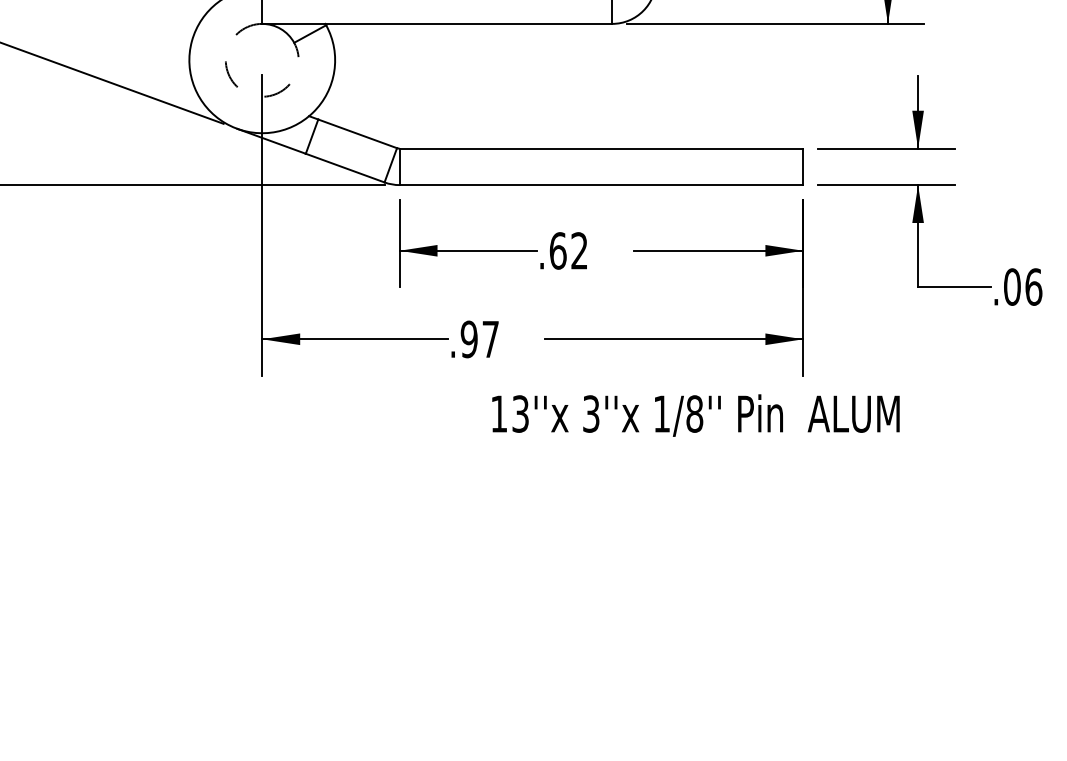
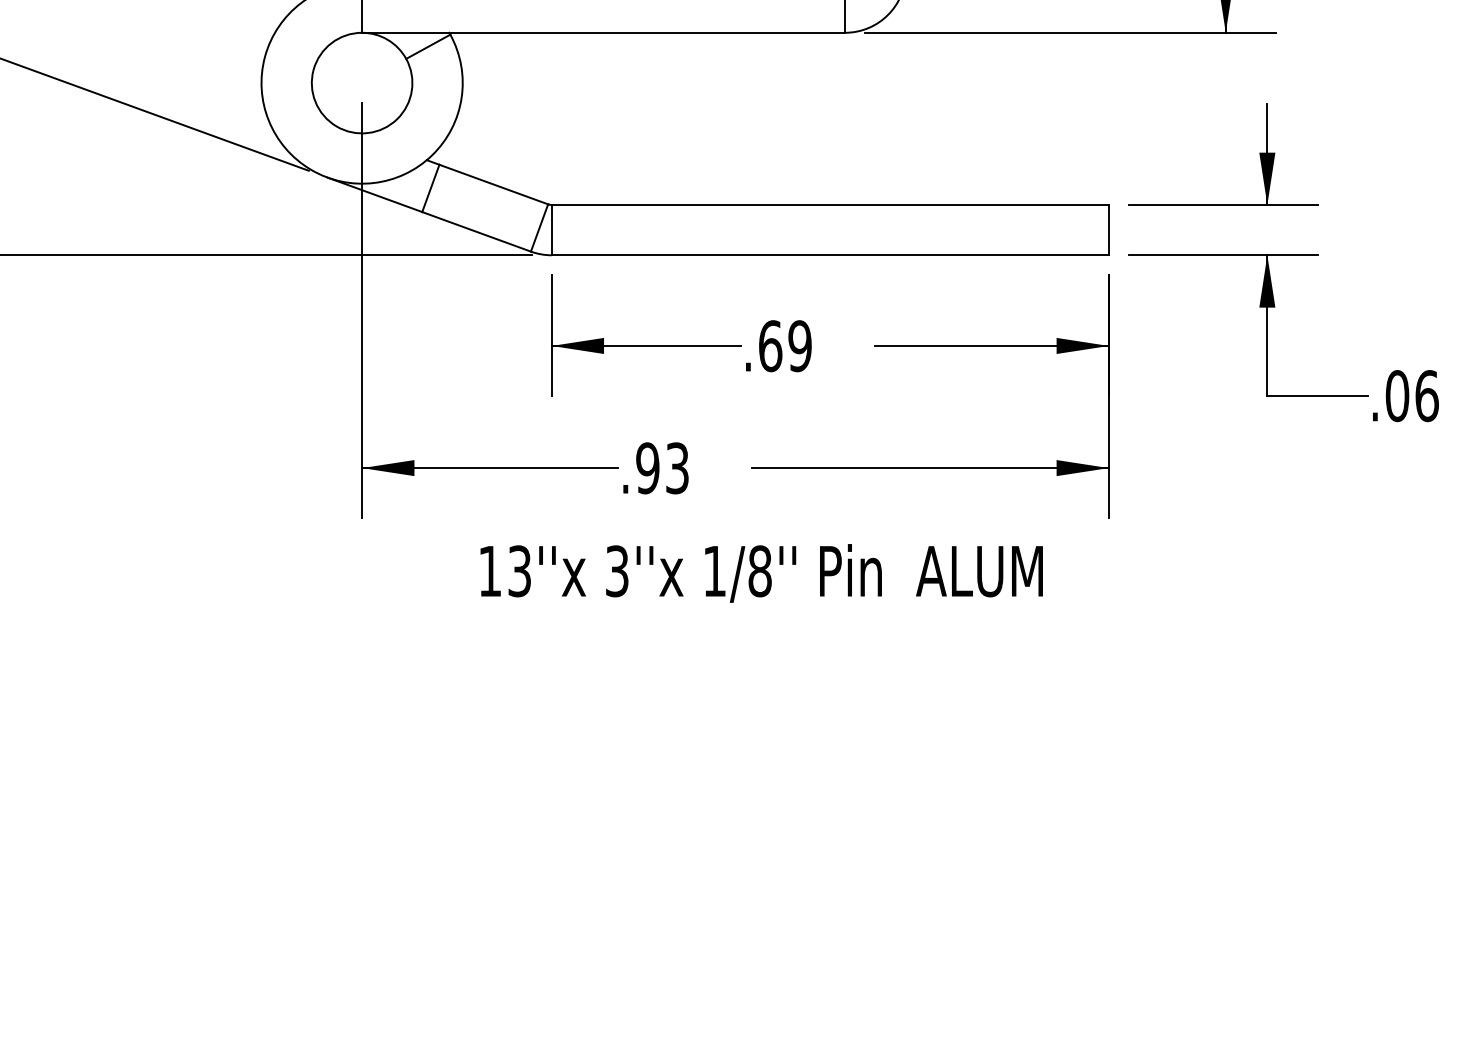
arc: (243, 91) -> (336, 126), dashed -> solid
text: (579, 251) -> (799, 346), .62 -> .69
text: (490, 339) -> (677, 468), .97 -> .93
text: (695, 415) -> (761, 573), moved

